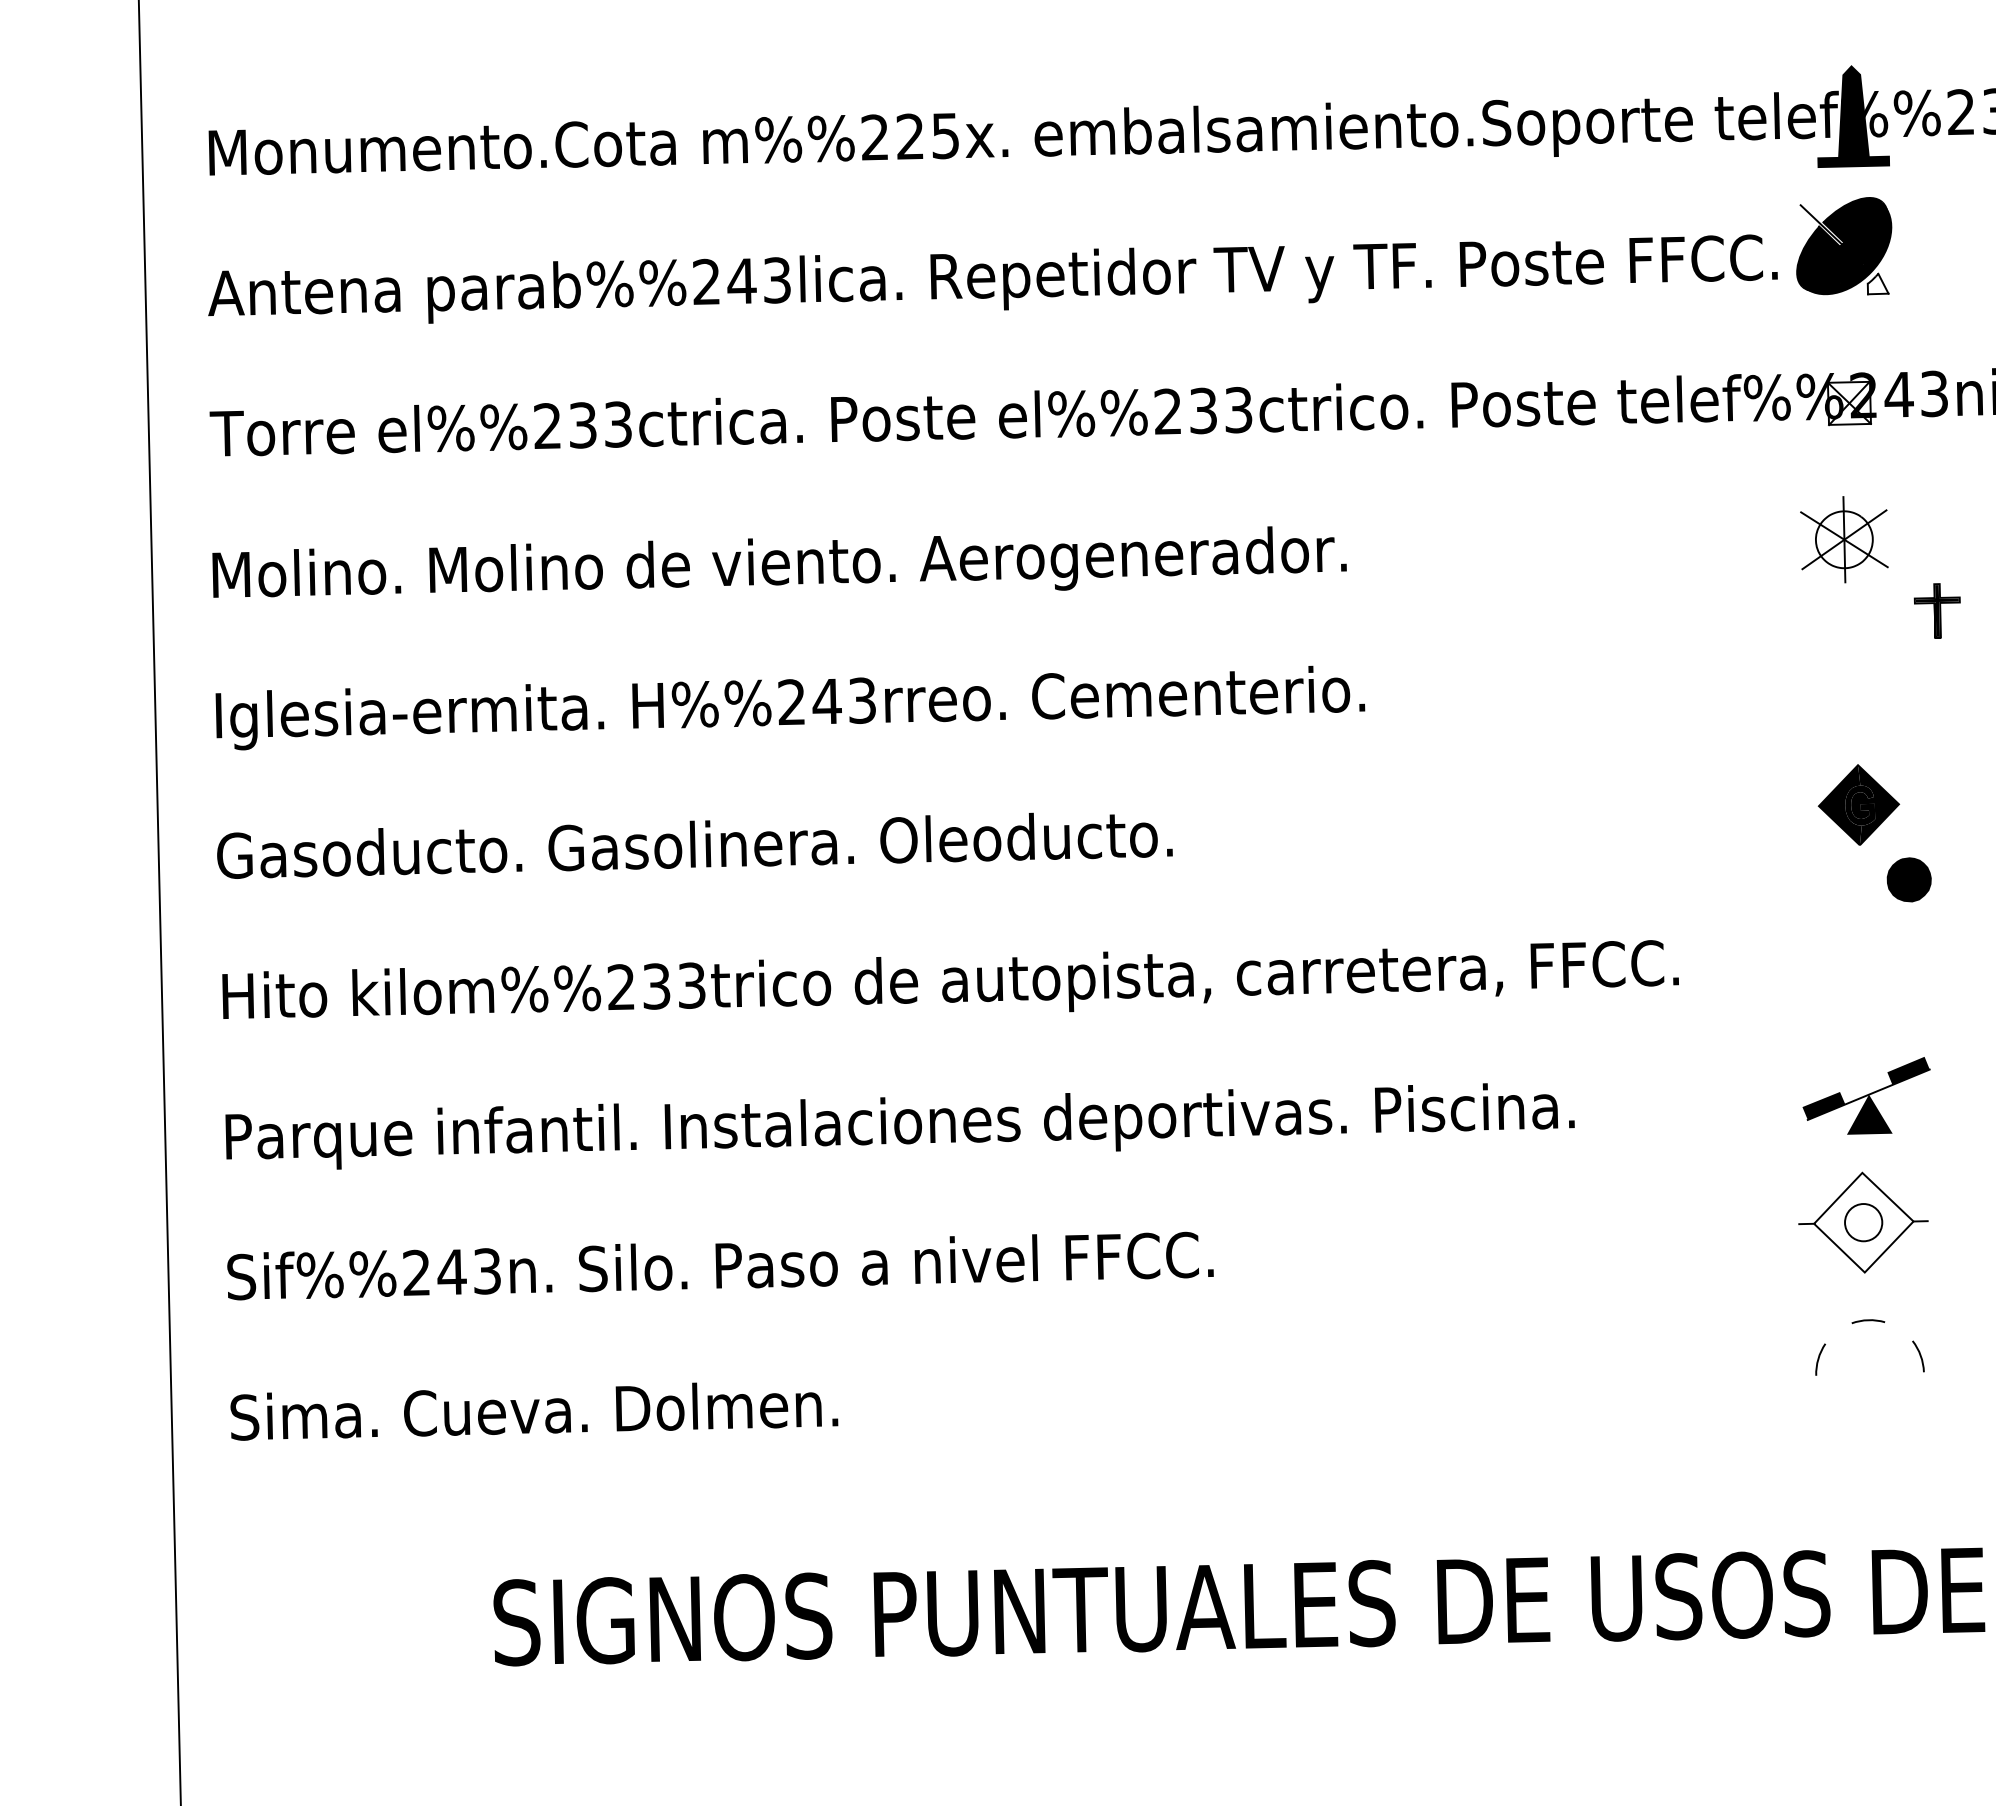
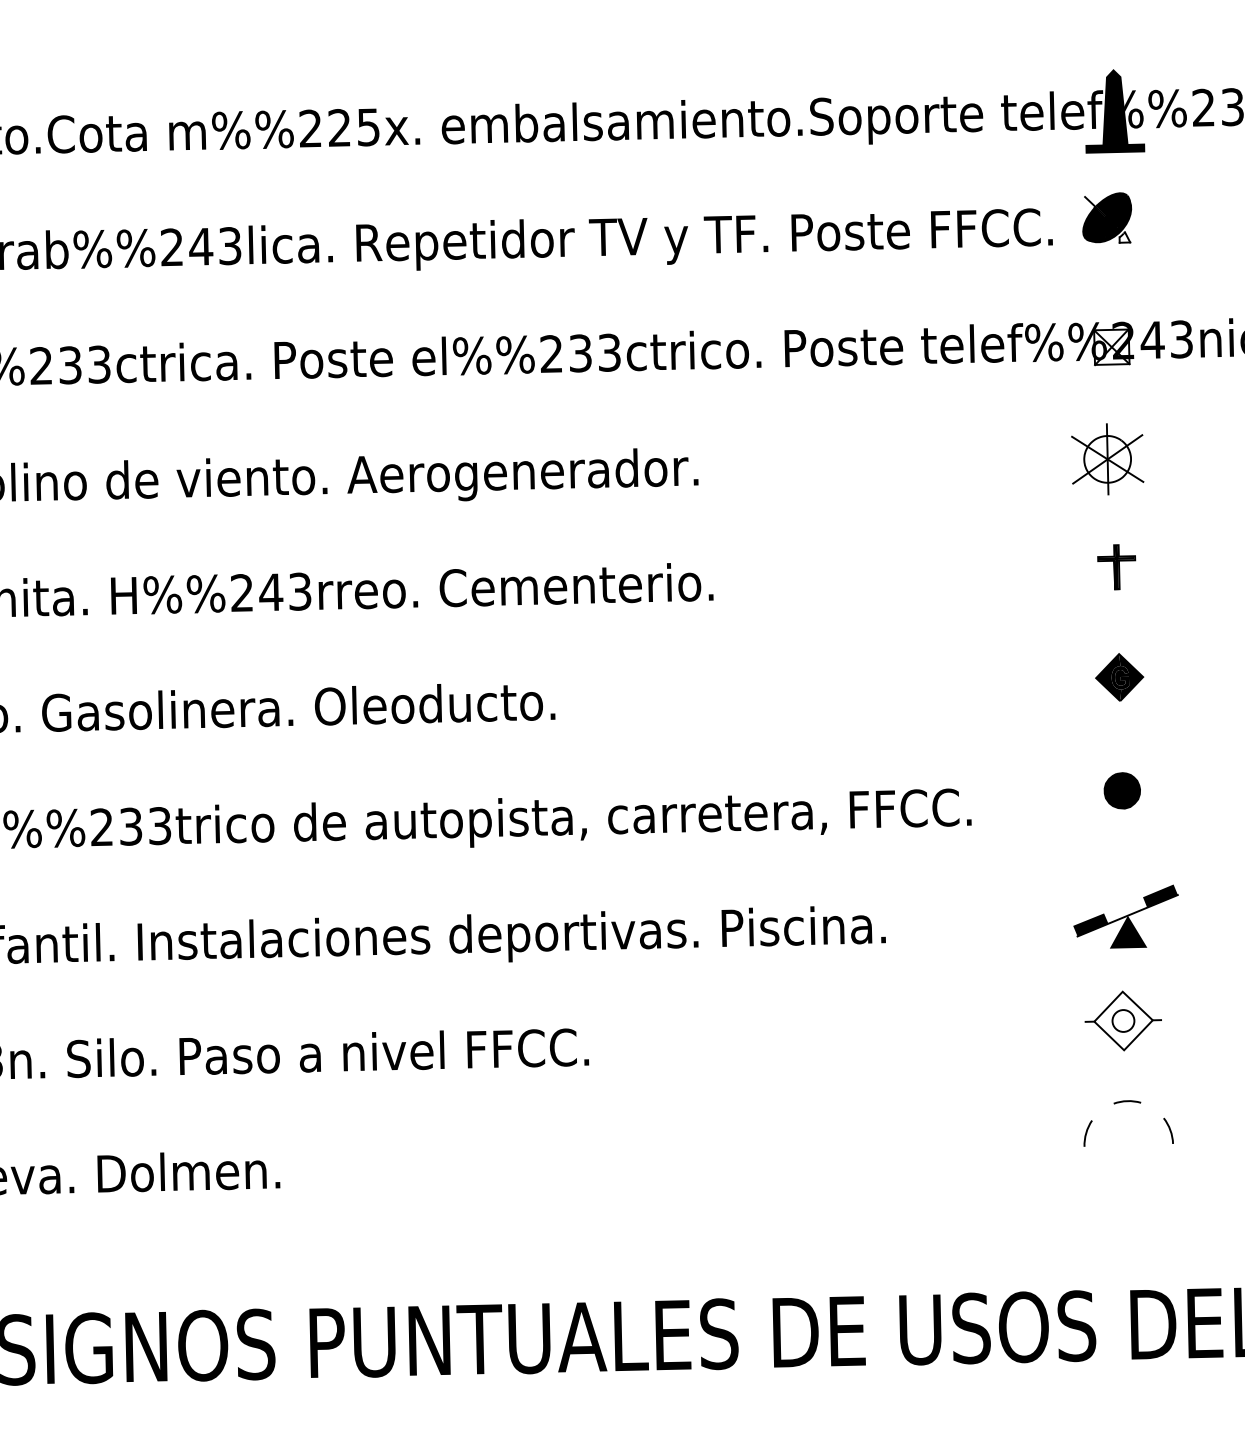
part: (1843, 246) -> (1106, 218), size x0.62
part: (1936, 610) -> (1115, 566), moved
part: (1858, 804) -> (1119, 677), size x0.71
part: (1908, 879) -> (1121, 790), moved
part: (1863, 1222) -> (1123, 1020), size x0.71

